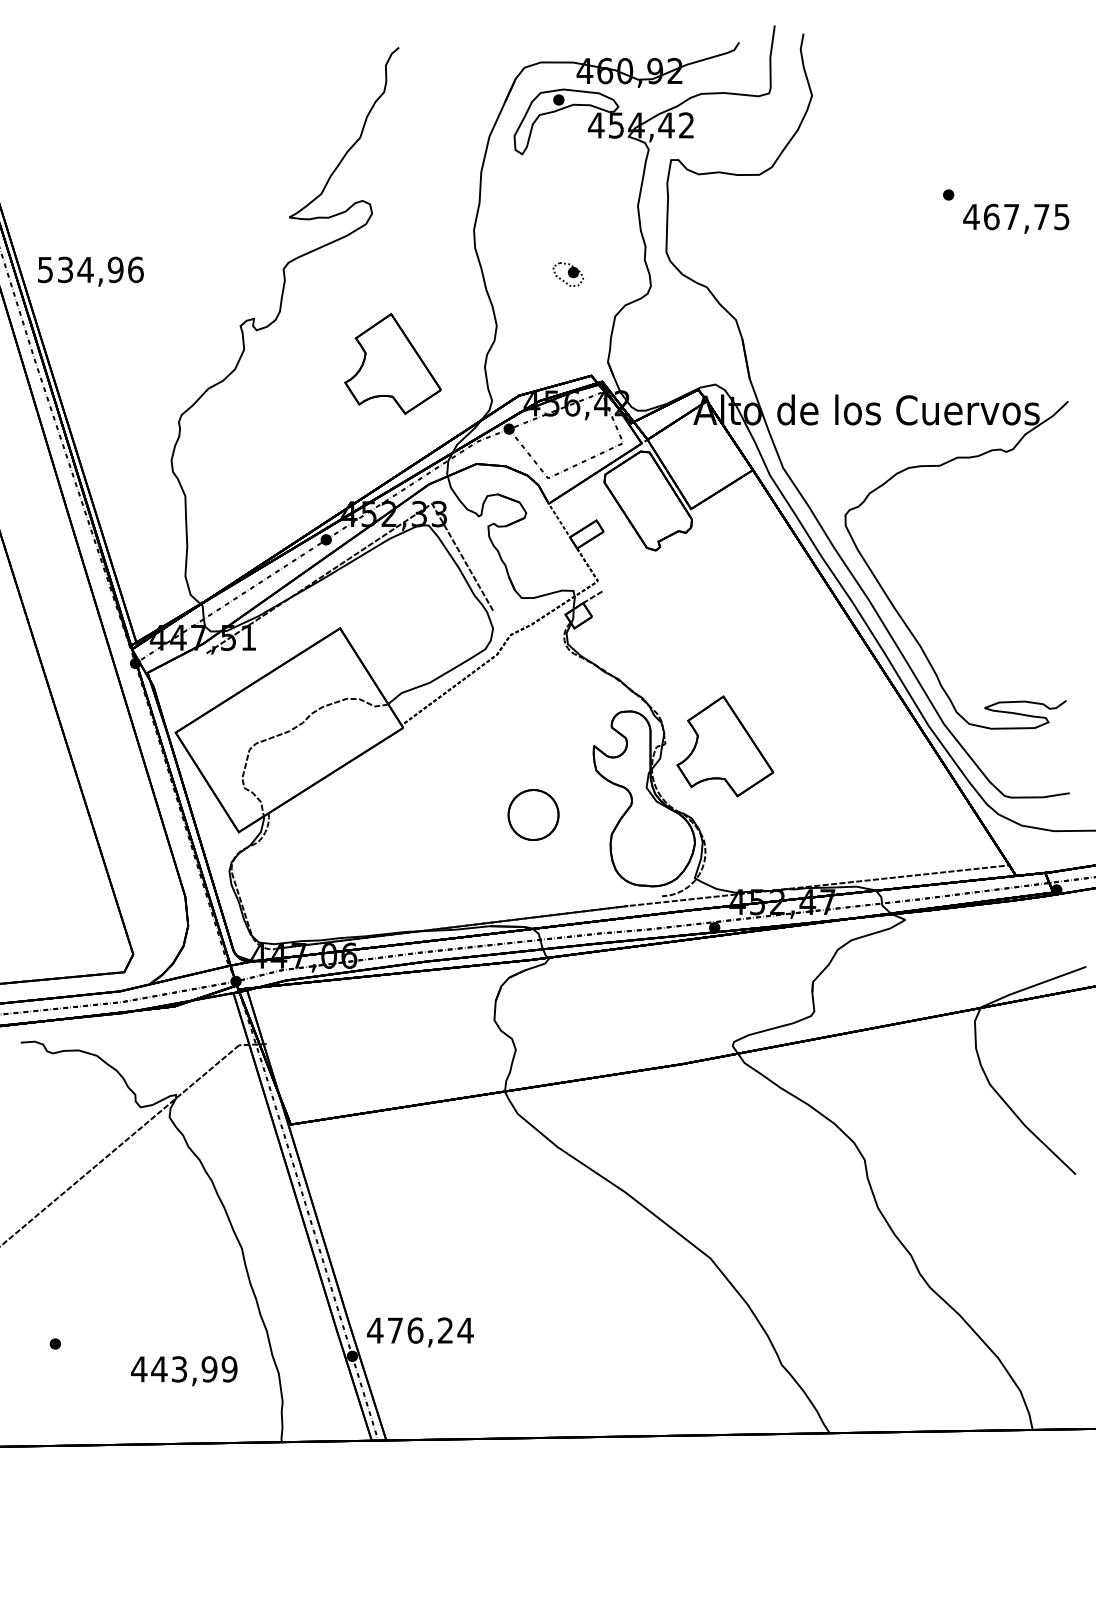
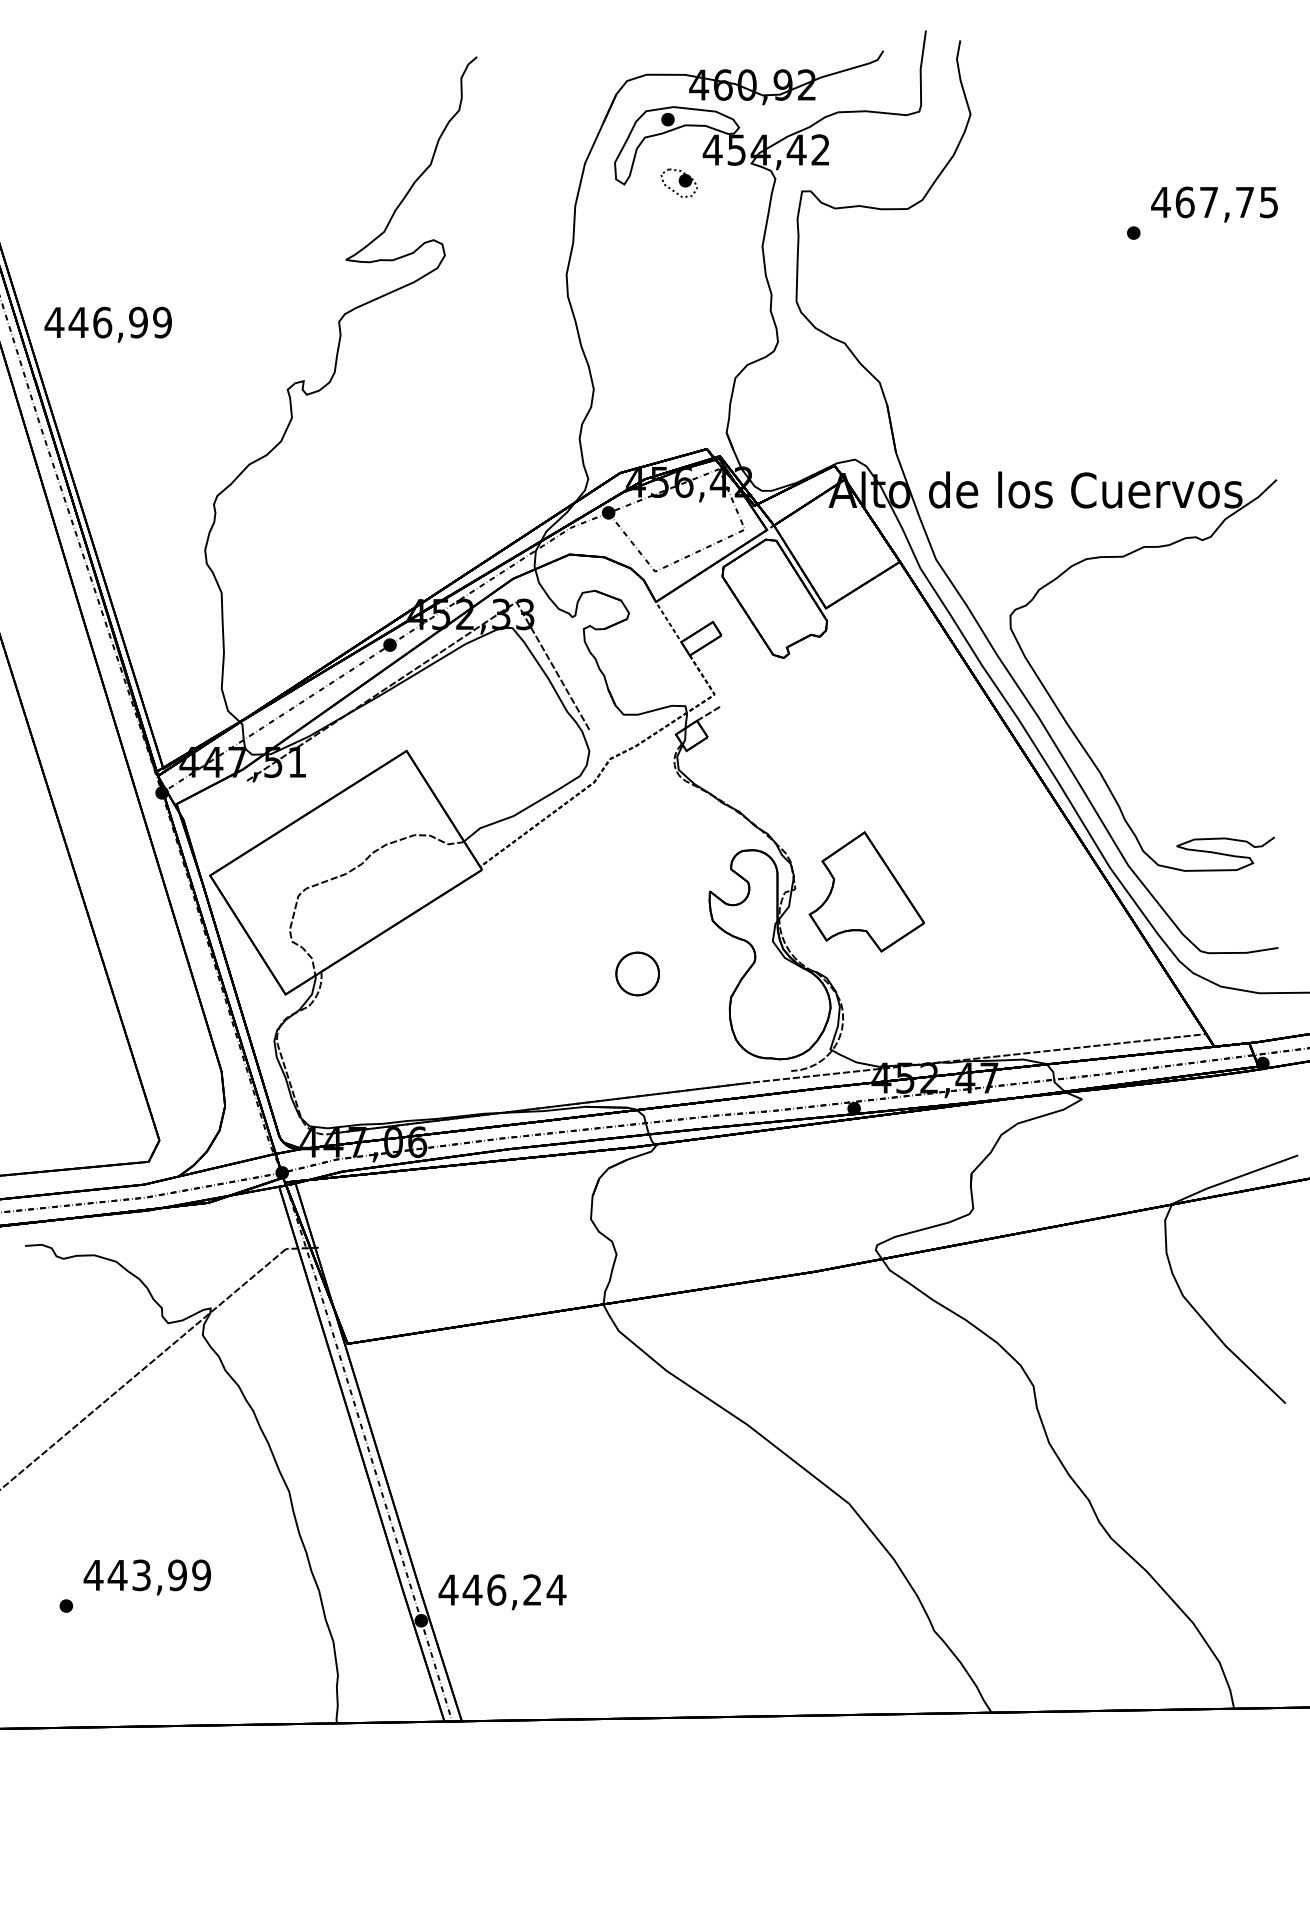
text: (1016, 218) -> (1214, 204), moved
text: (90, 269) -> (108, 322), 534,96 -> 446,99
part: (567, 273) -> (678, 182), moved
part: (392, 363) -> (469, 434), removed
part: (533, 814) -> (637, 973), size x0.71
text: (395, 1330) -> (472, 1589), 476,24 -> 446,24
text: (183, 1371) -> (146, 1577), moved

